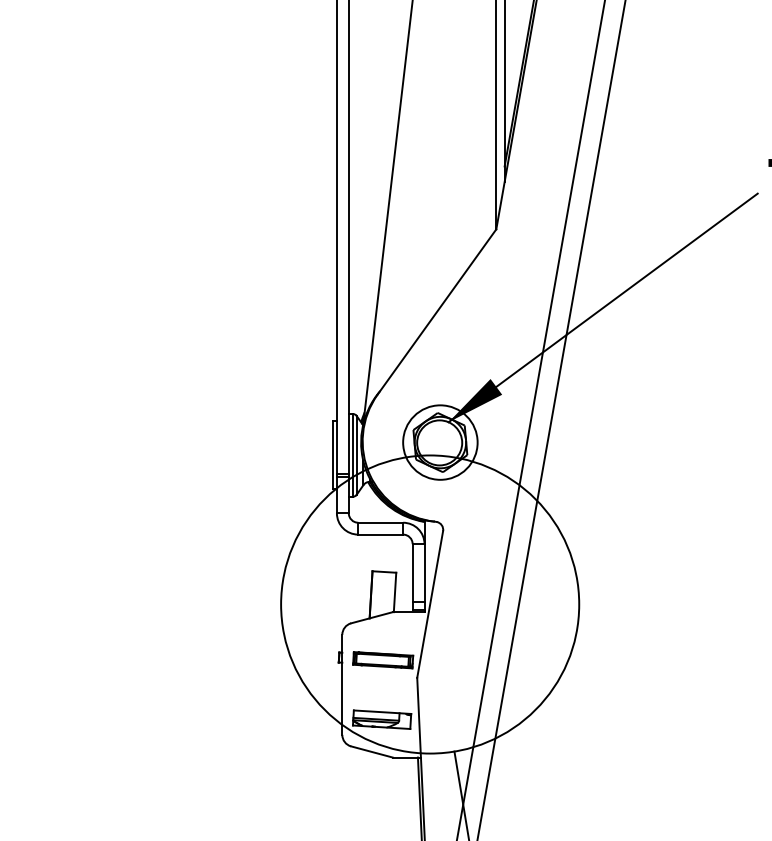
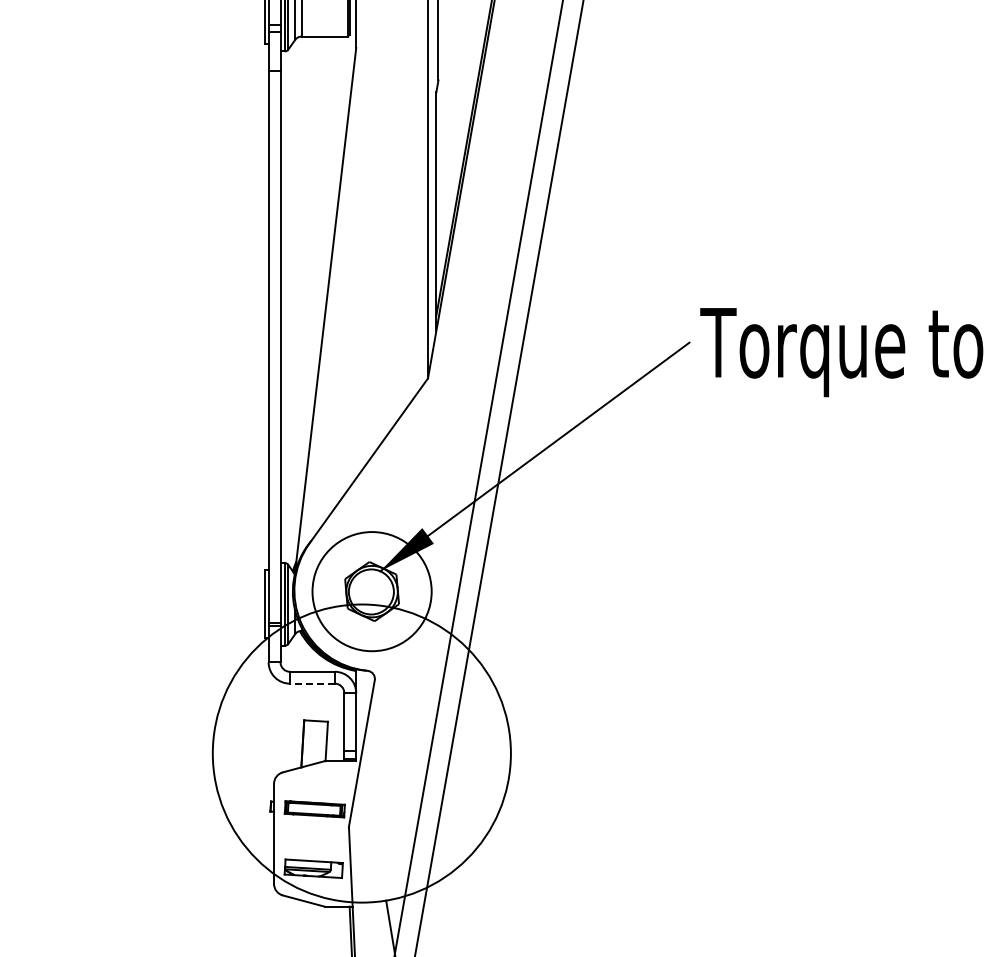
circle: (439, 442) -> (371, 591), size x1.6
line: (379, 534) -> (311, 683), solid -> dashed

